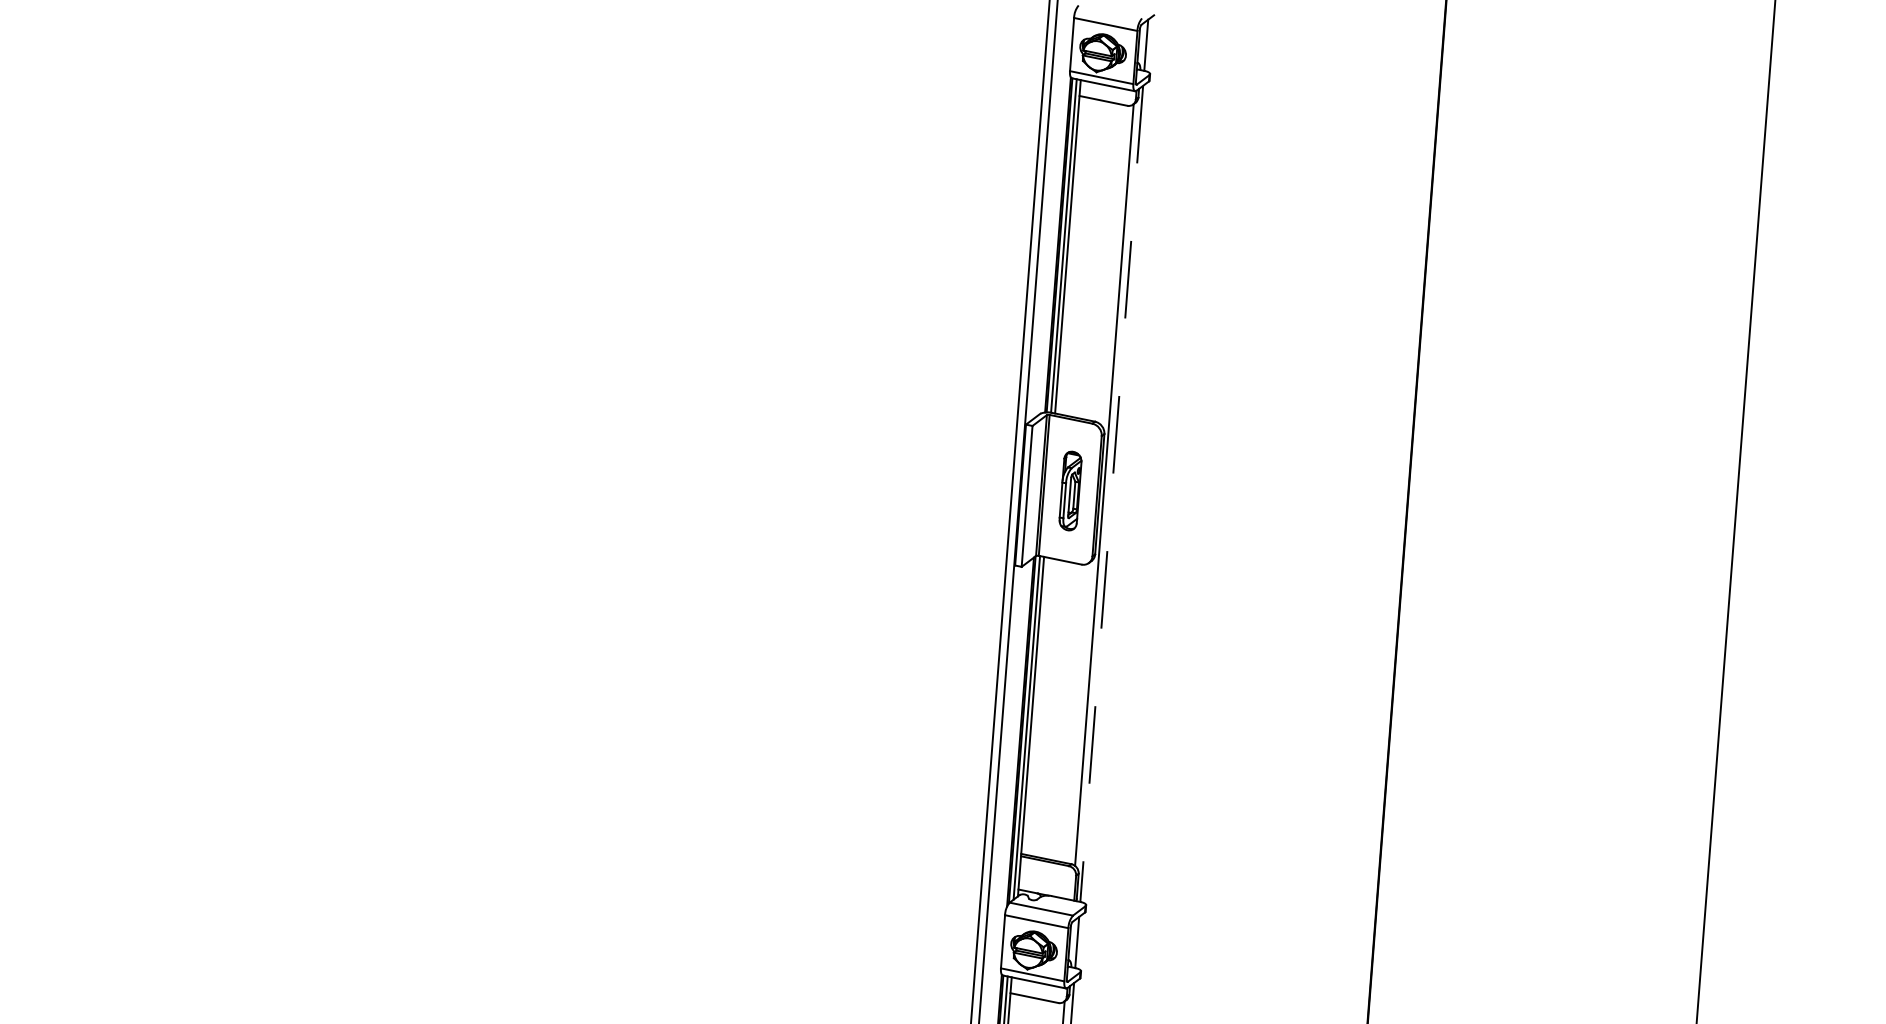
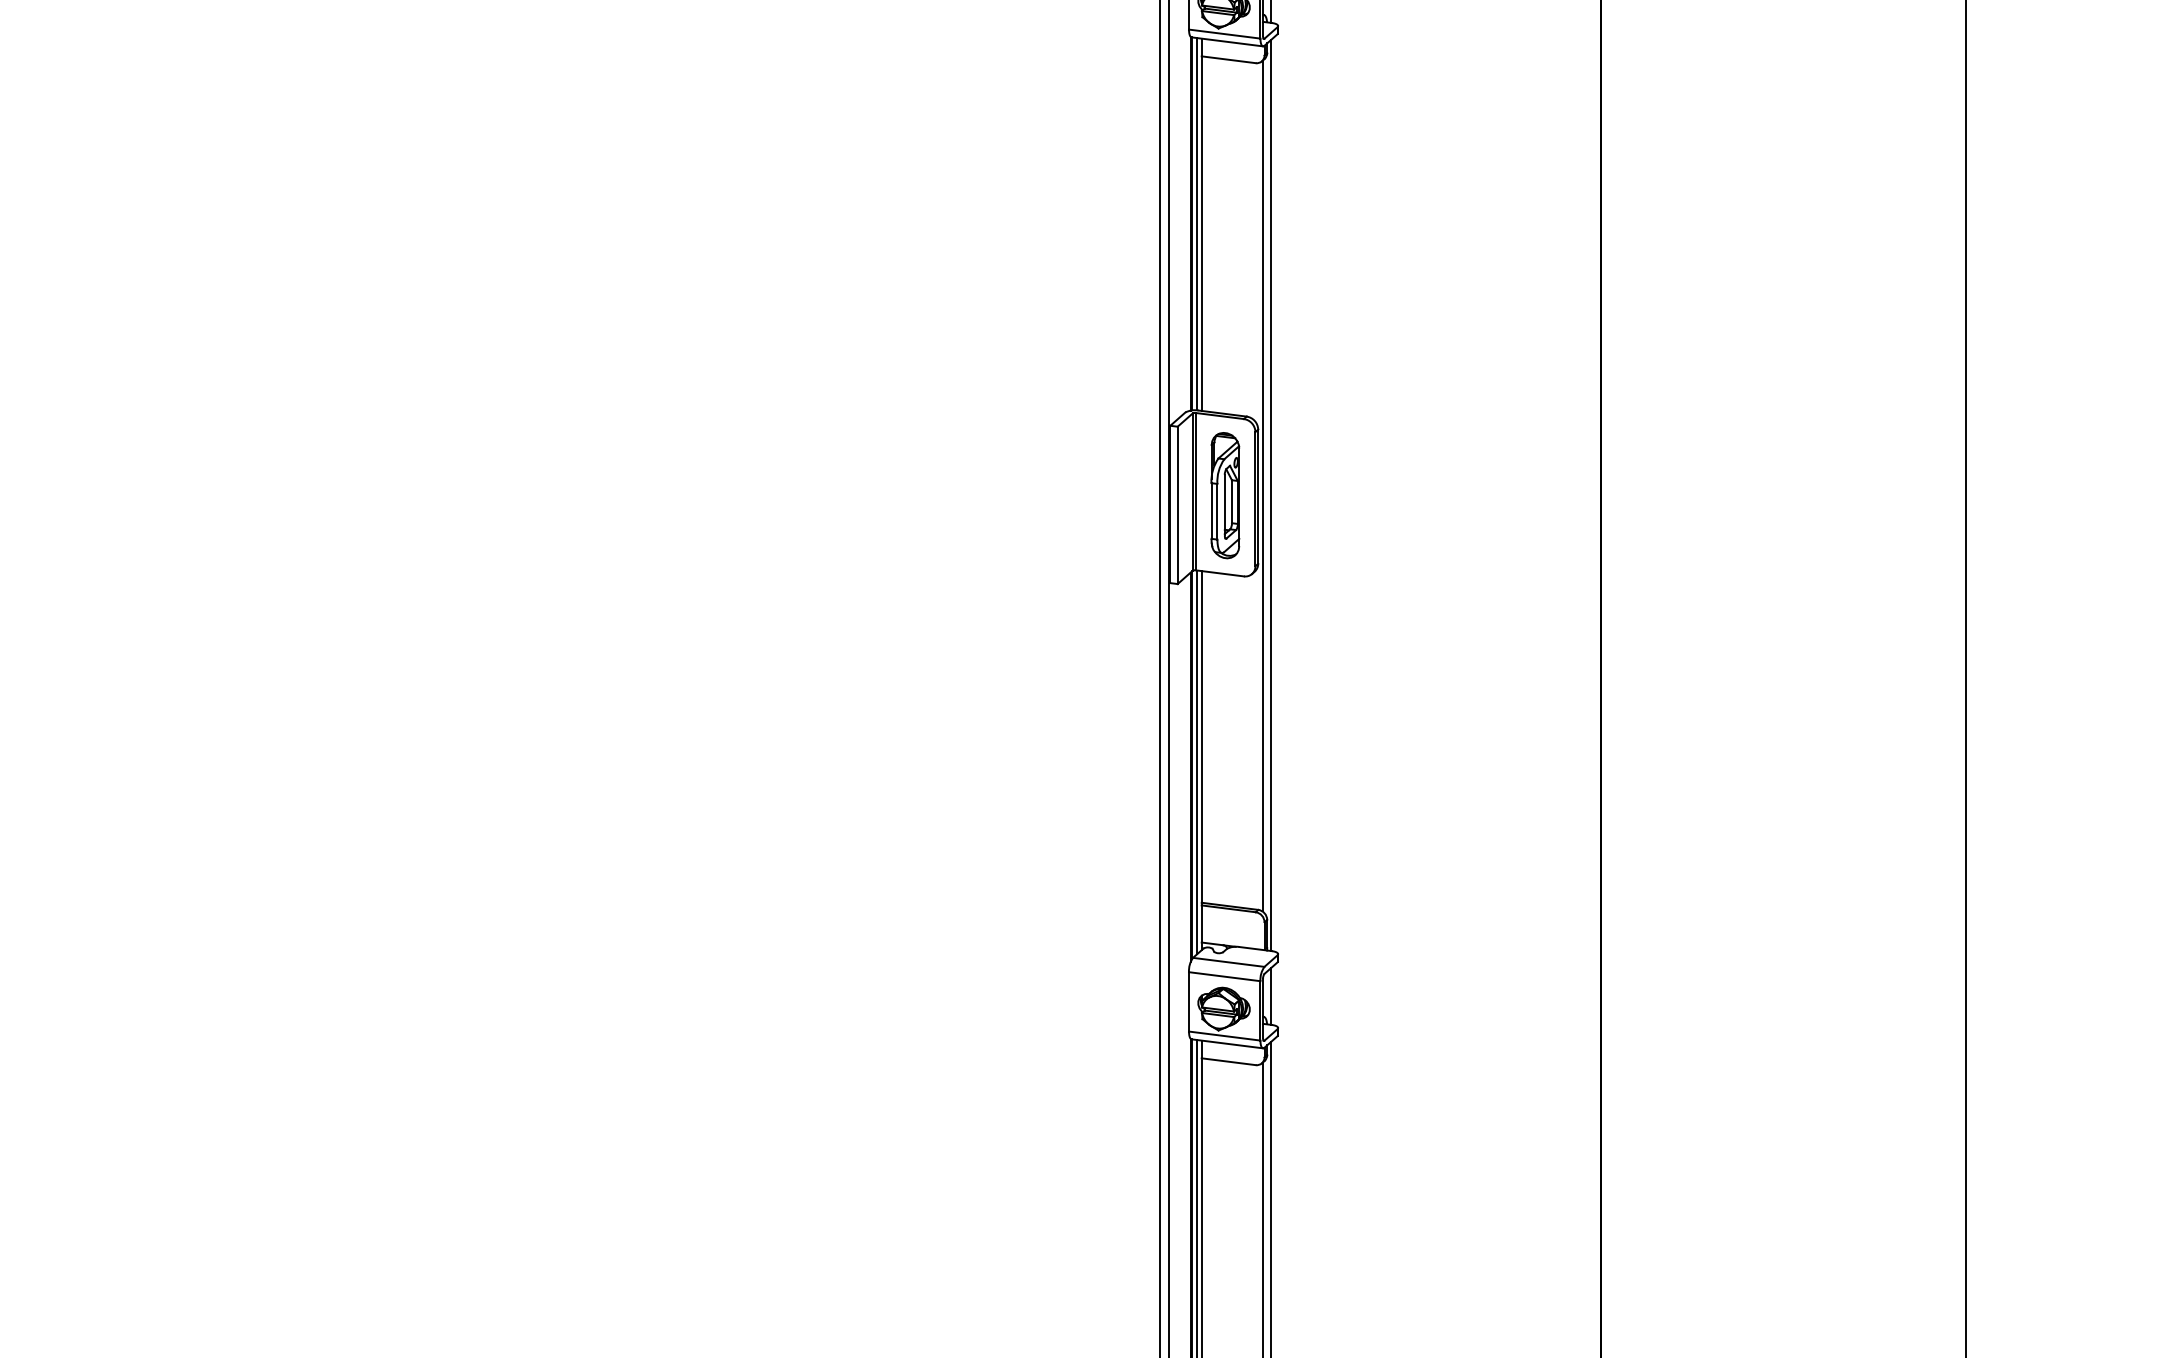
part: (1070, 490) -> (1225, 495), size x1.43
line: (1111, 494) -> (1271, 495), dashed -> solid

